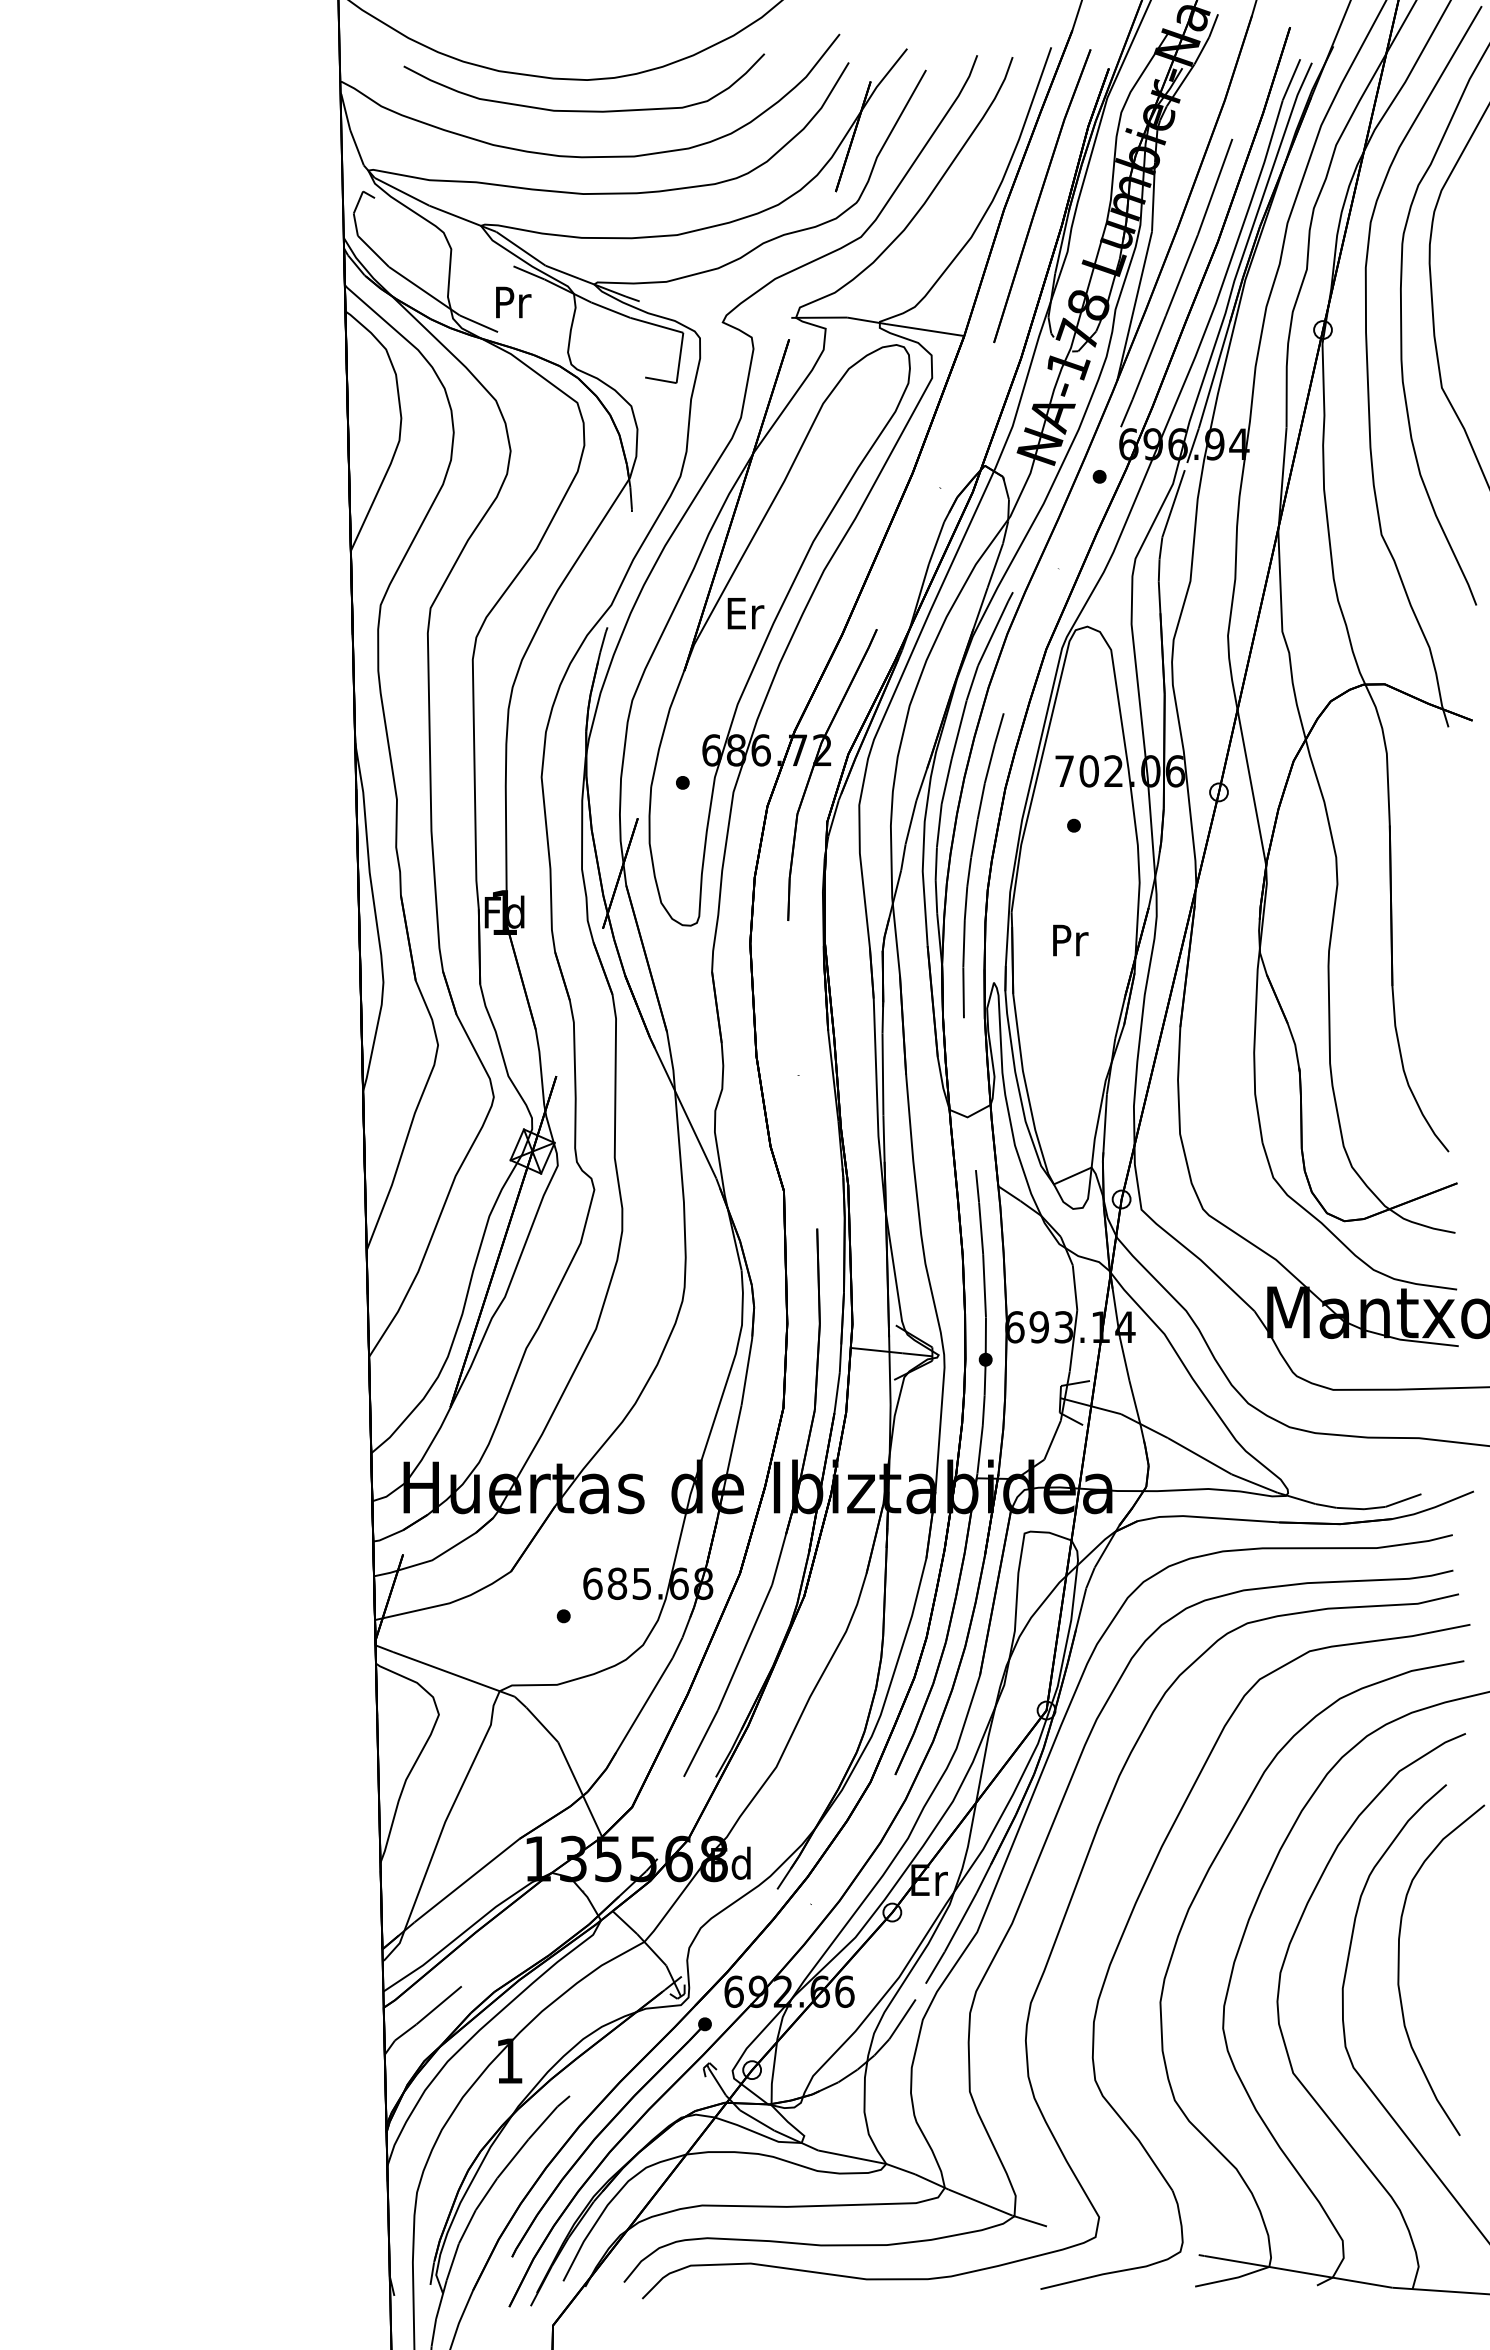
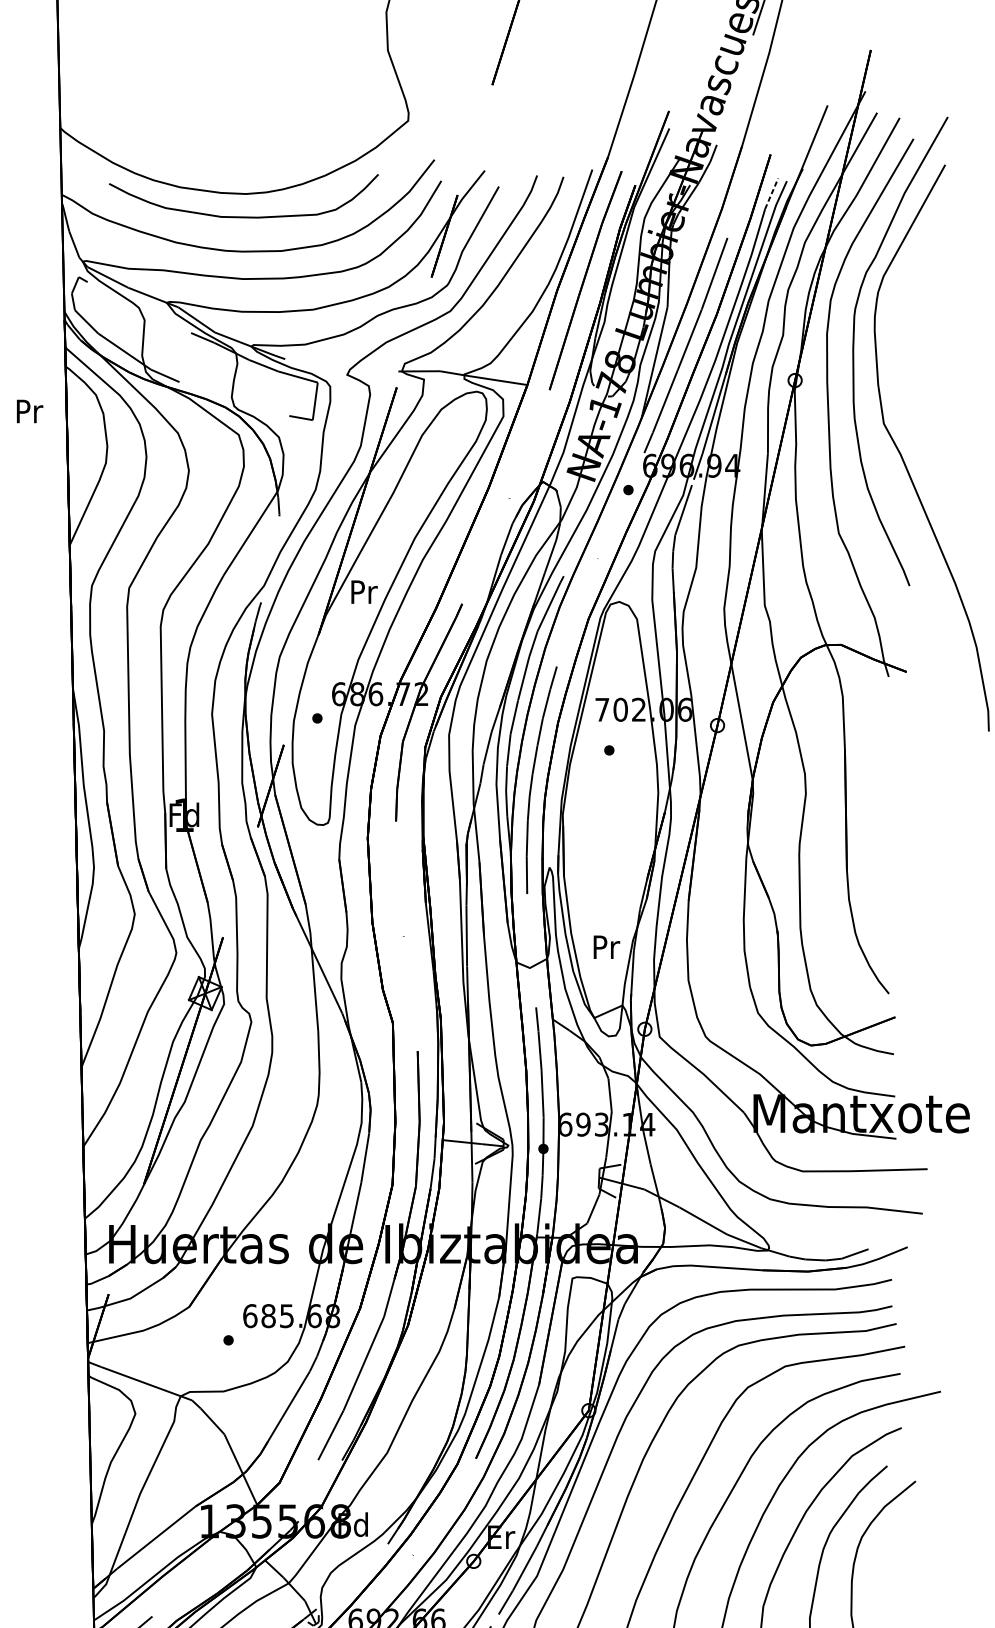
line: (1291, 79) -> (771, 193), solid -> dashed
text: (513, 302) -> (29, 411), moved
text: (745, 613) -> (364, 592), Er -> Pr
text: (1070, 940) -> (606, 947), moved

